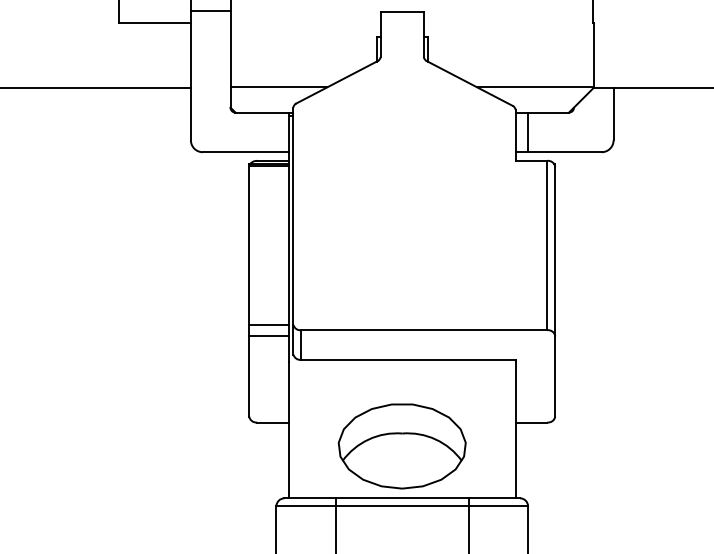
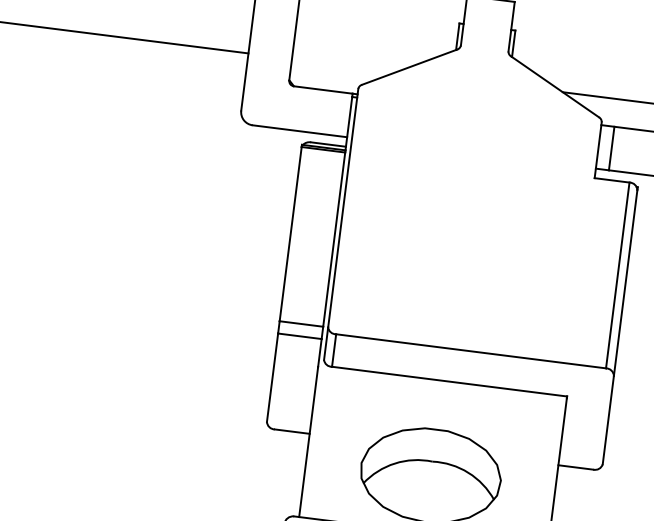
line: (278, 87) -> (344, 64), removed

